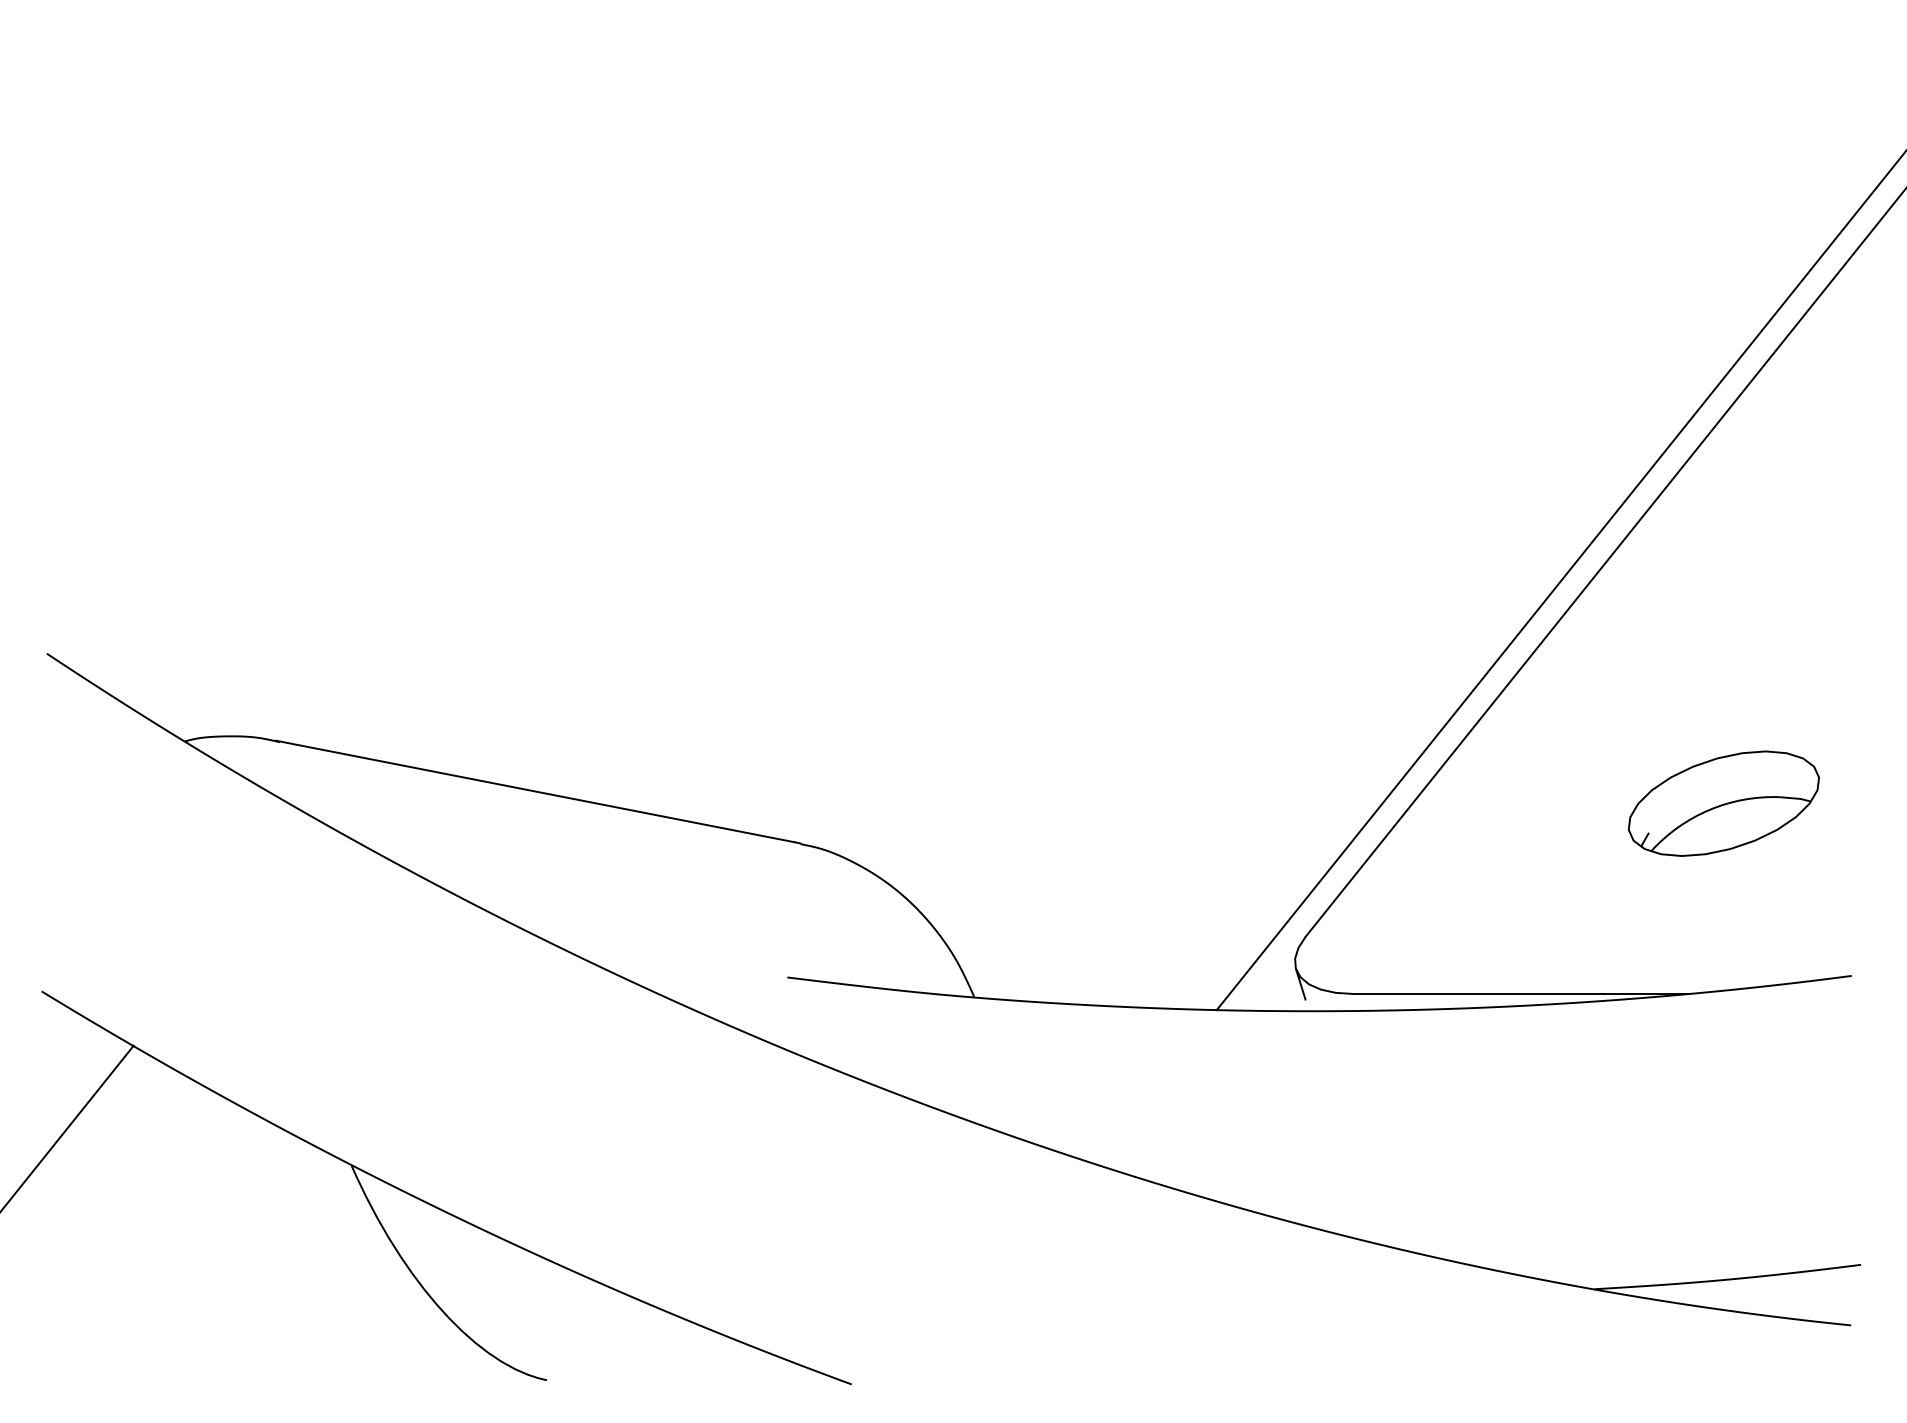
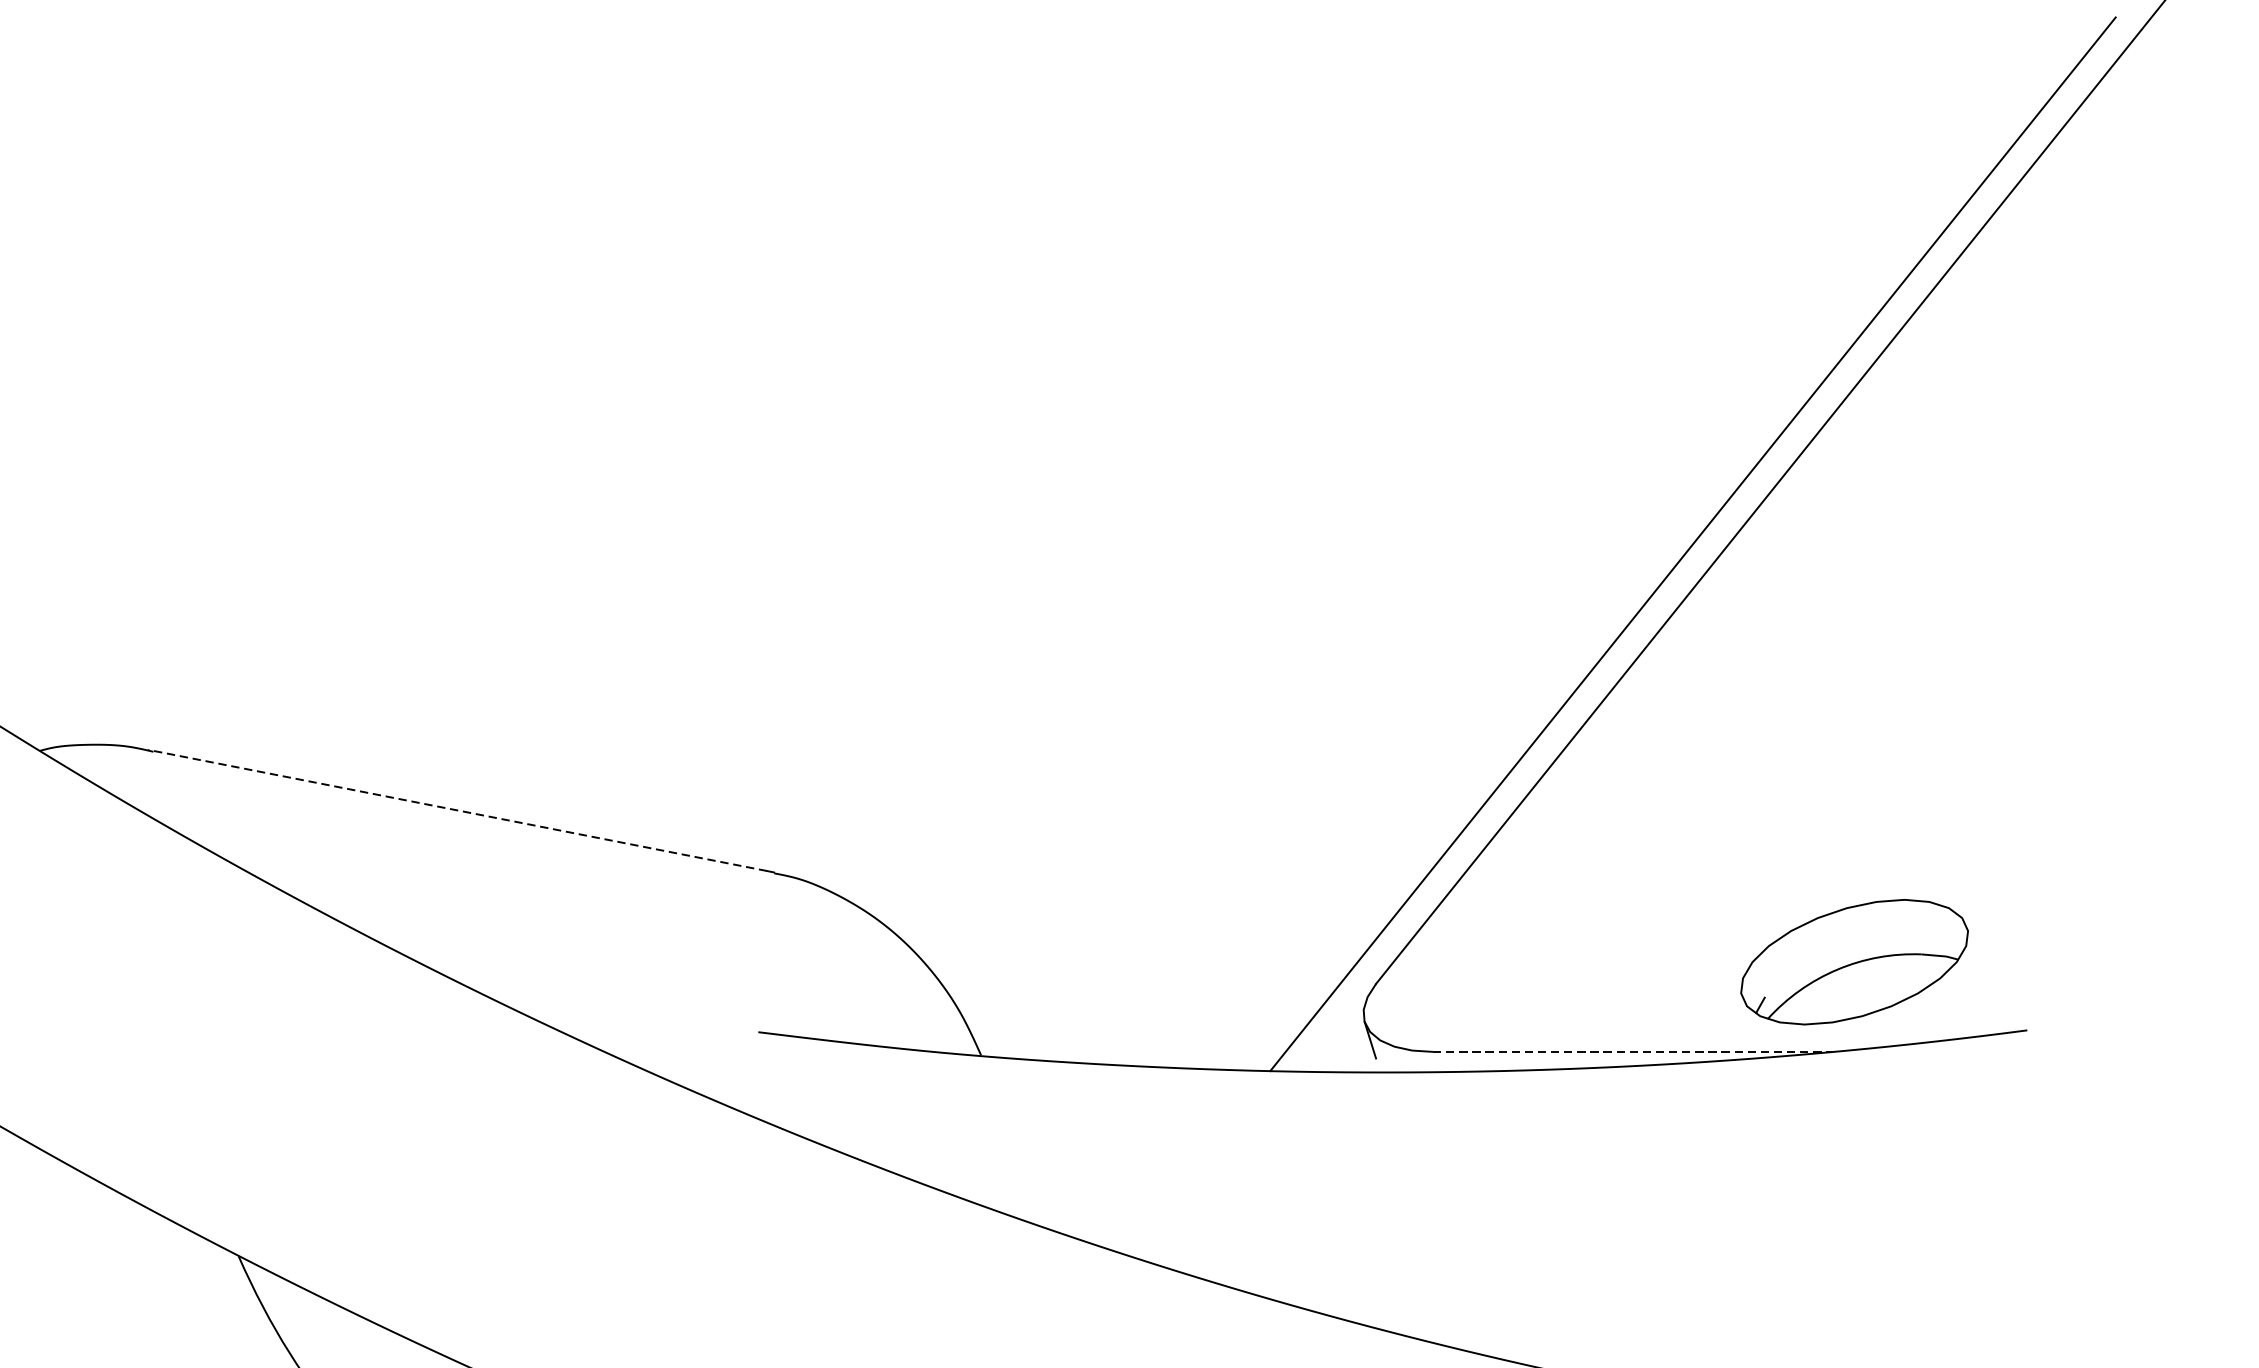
line: (534, 791) -> (456, 810), solid -> dashed
part: (1723, 803) -> (1854, 961), moved
line: (1521, 993) -> (1633, 1051), solid -> dashed

